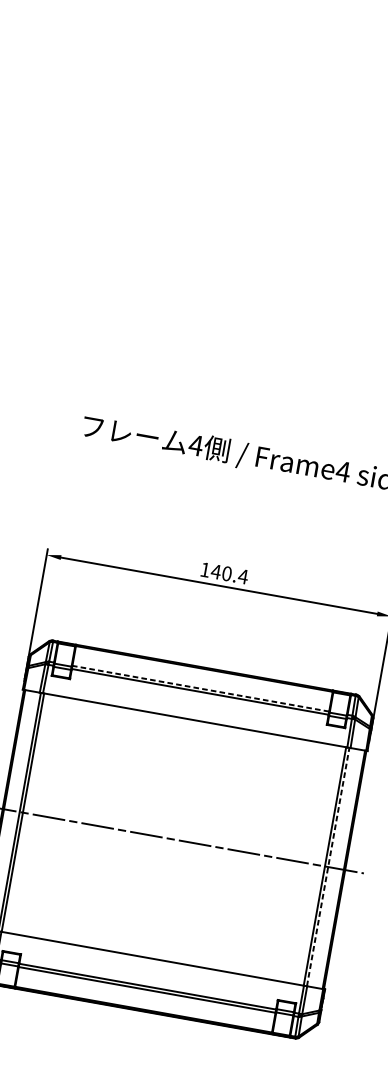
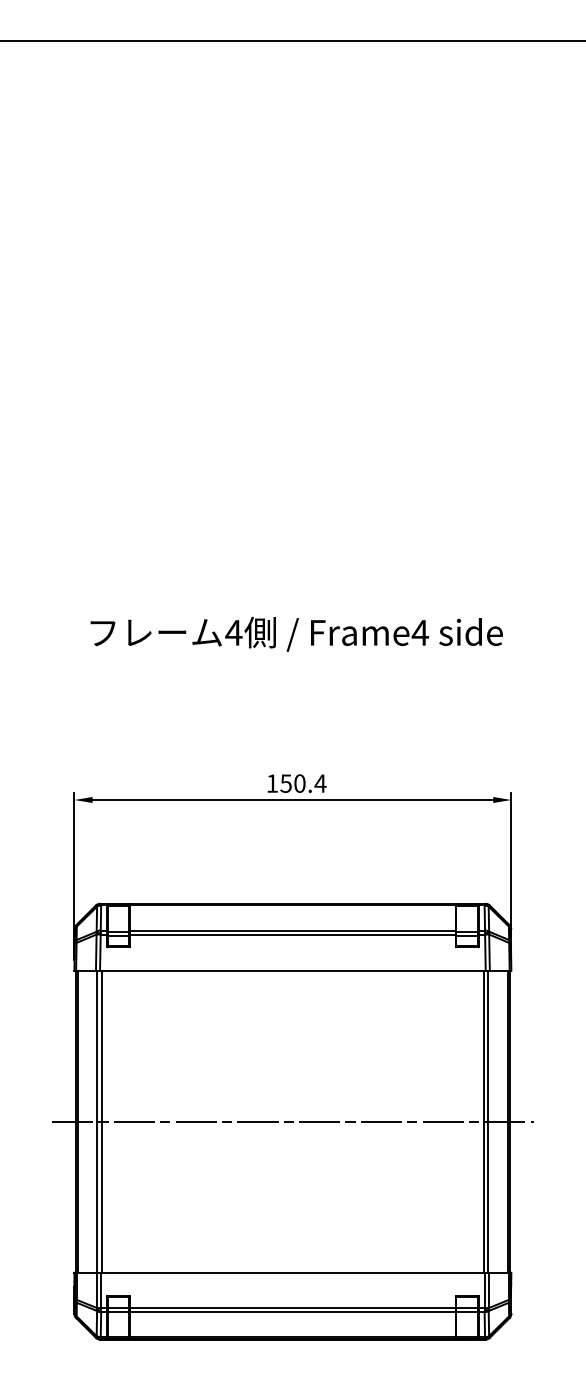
text: (215, 571) -> (285, 783), 140.4 -> 150.4
line: (200, 688) -> (292, 930), dashed -> solid
line: (328, 866) -> (488, 1121), dashed -> solid

